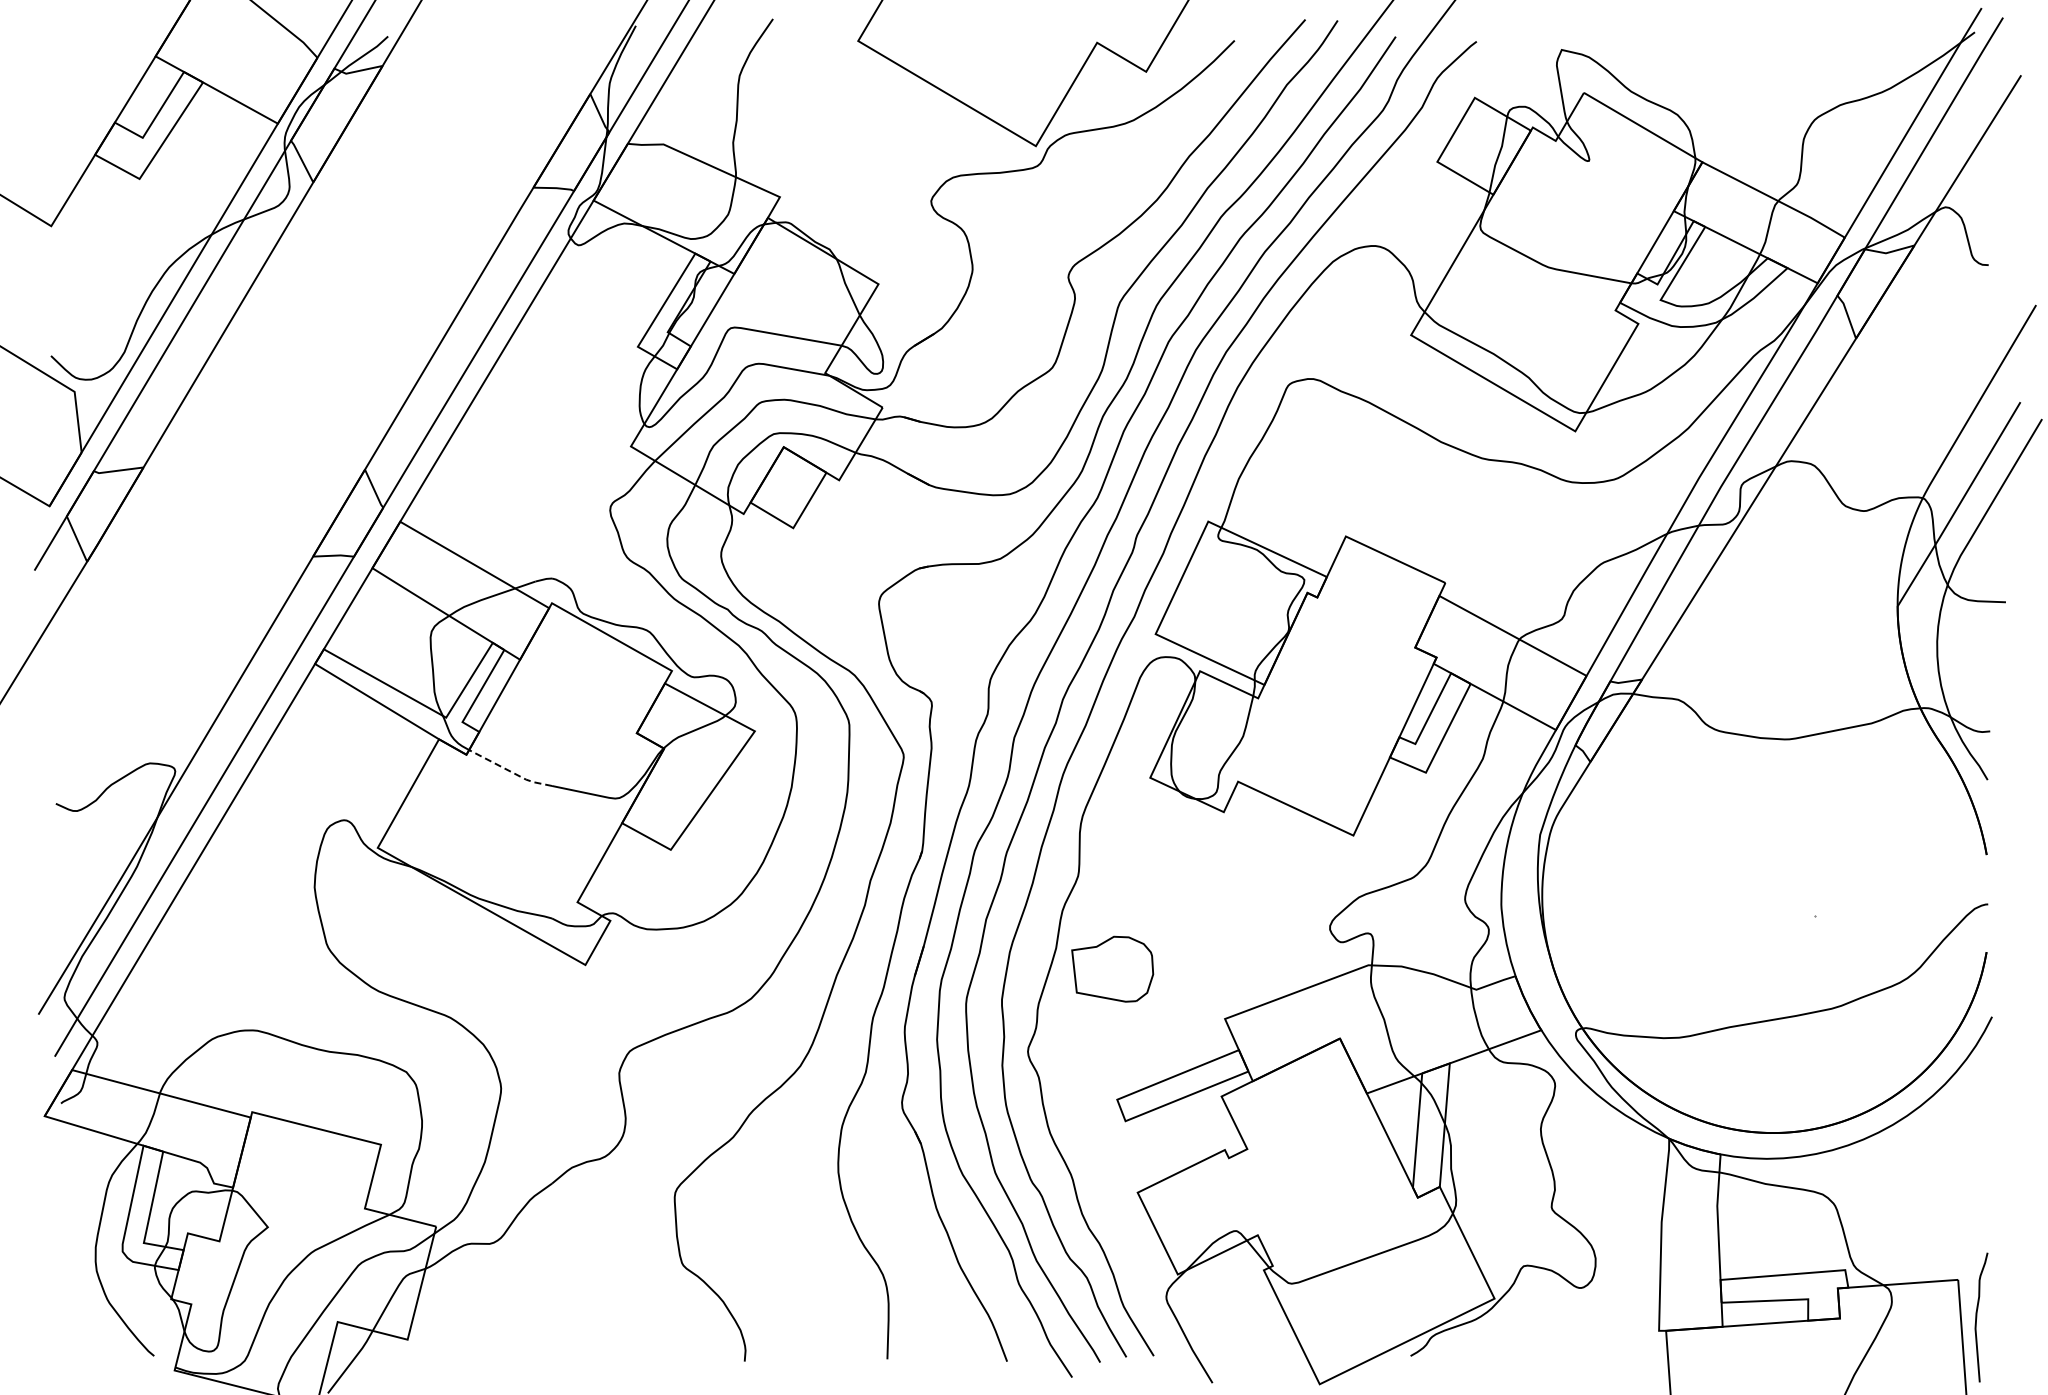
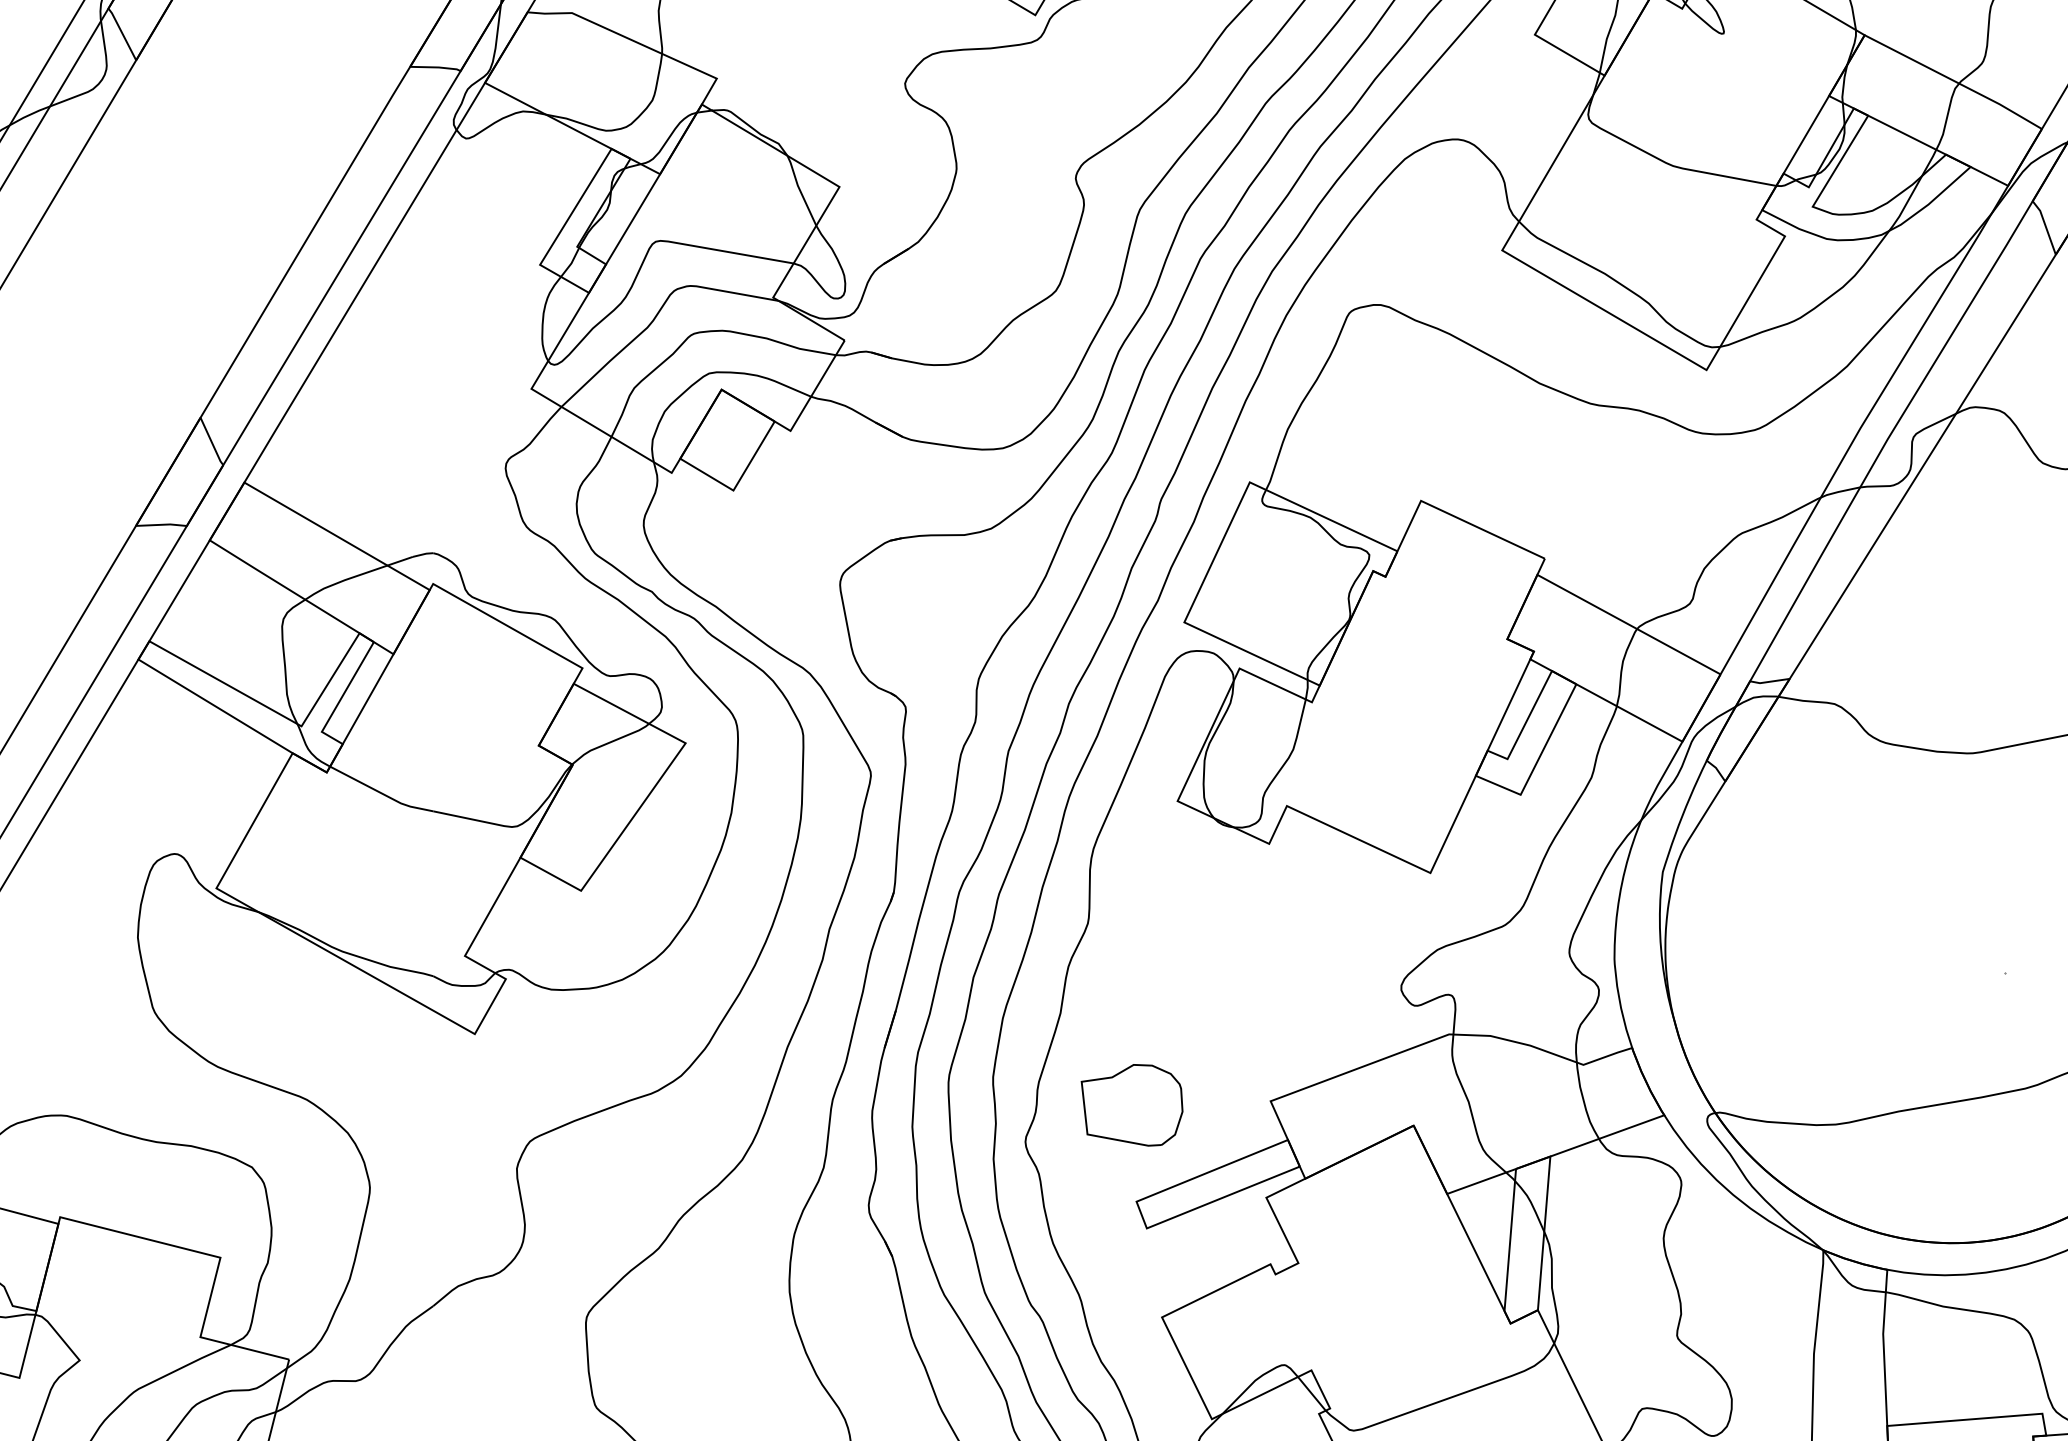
line: (510, 771) -> (381, 793), dashed -> solid
part: (1112, 968) -> (1131, 1104), moved

